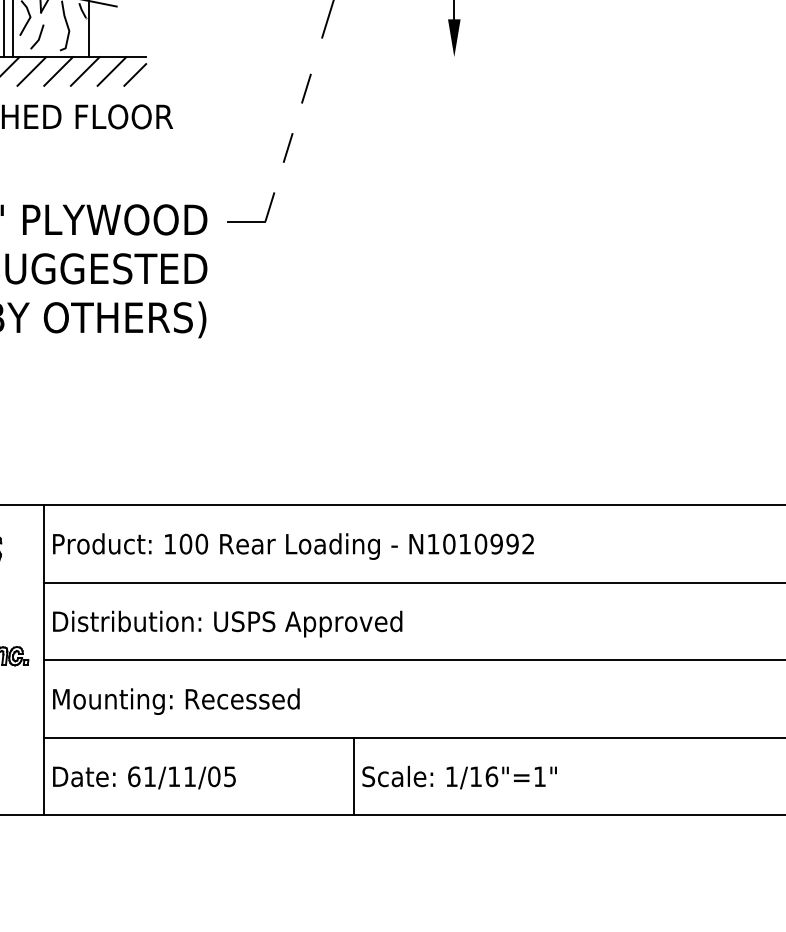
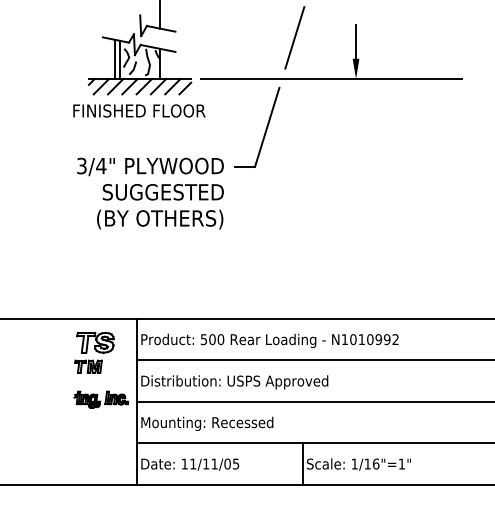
line: (408, 56) -> (331, 78), added
line: (288, 147) -> (267, 127), dashed -> solid
text: (169, 543) -> (203, 339), 100 -> 500
text: (133, 775) -> (184, 463), 61/11/05 -> 11/11/05

